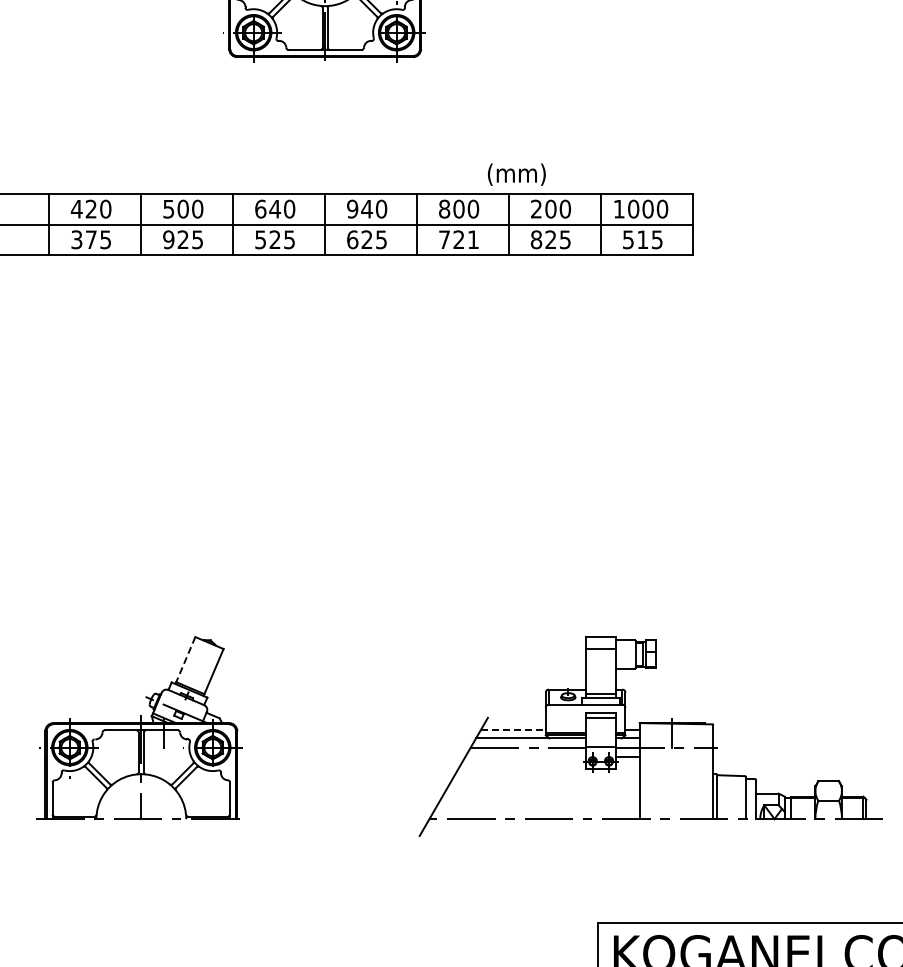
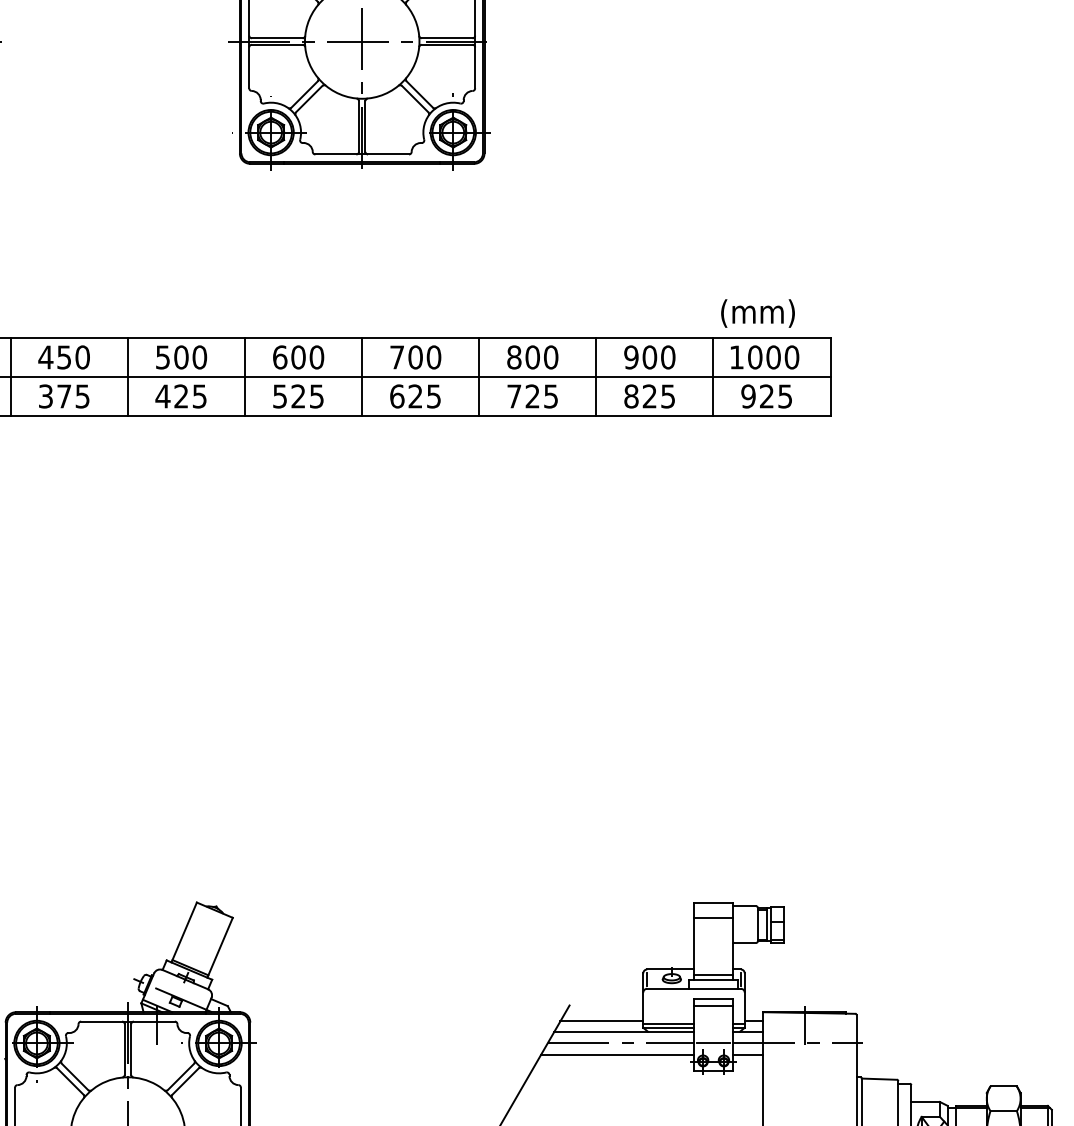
text: (516, 174) -> (757, 313), moved
text: (91, 208) -> (64, 356), 420 -> 450
text: (275, 208) -> (298, 356), 640 -> 600
text: (359, 208) -> (405, 356), 940 -> 700
text: (536, 208) -> (631, 356), 200 -> 900
text: (168, 239) -> (162, 396), 925 -> 425
text: (473, 239) -> (551, 396), 721 -> 725
text: (634, 239) -> (756, 396), 515 -> 925
line: (185, 660) -> (184, 932), dashed -> solid
line: (513, 730) -> (602, 1021), dashed -> solid
line: (525, 756) -> (617, 1054), added

